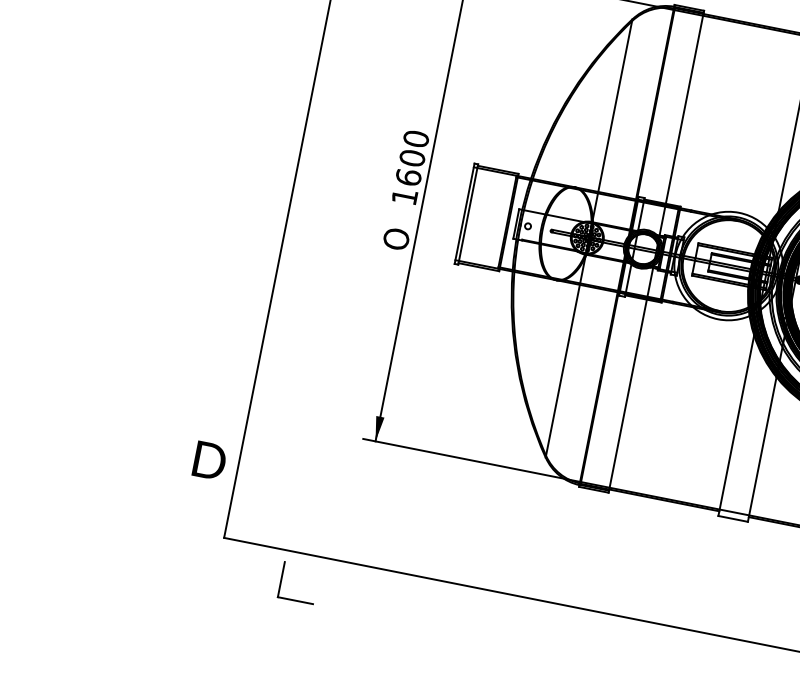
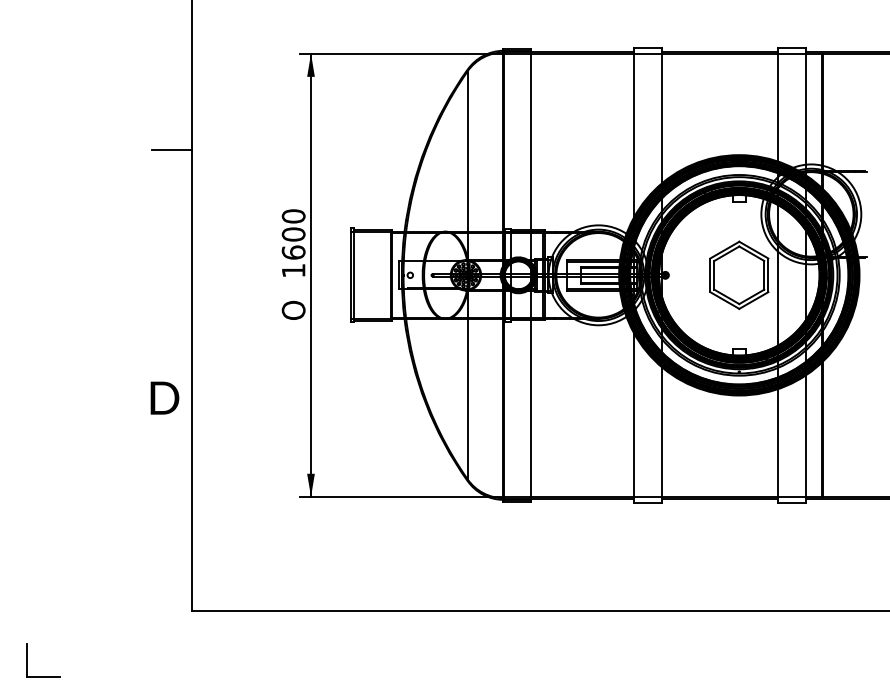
line: (300, 41) -> (171, 149), added
text: (209, 460) -> (164, 397), moved
part: (282, 579) -> (27, 660), moved

